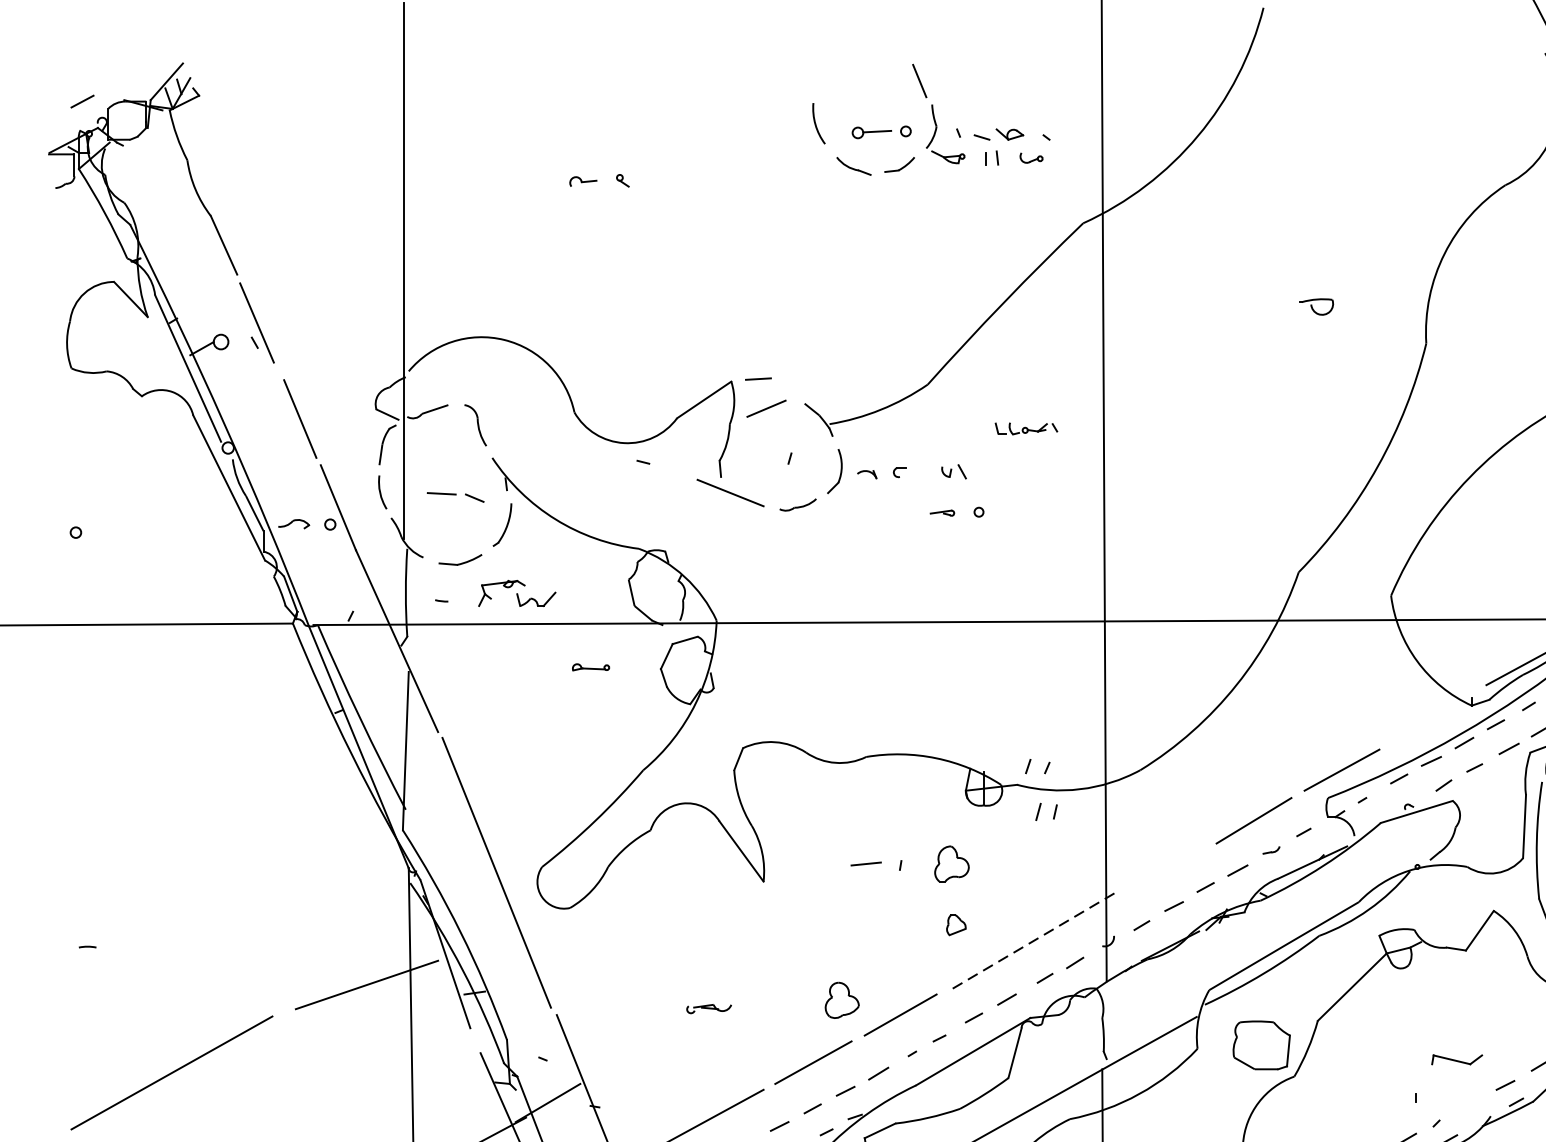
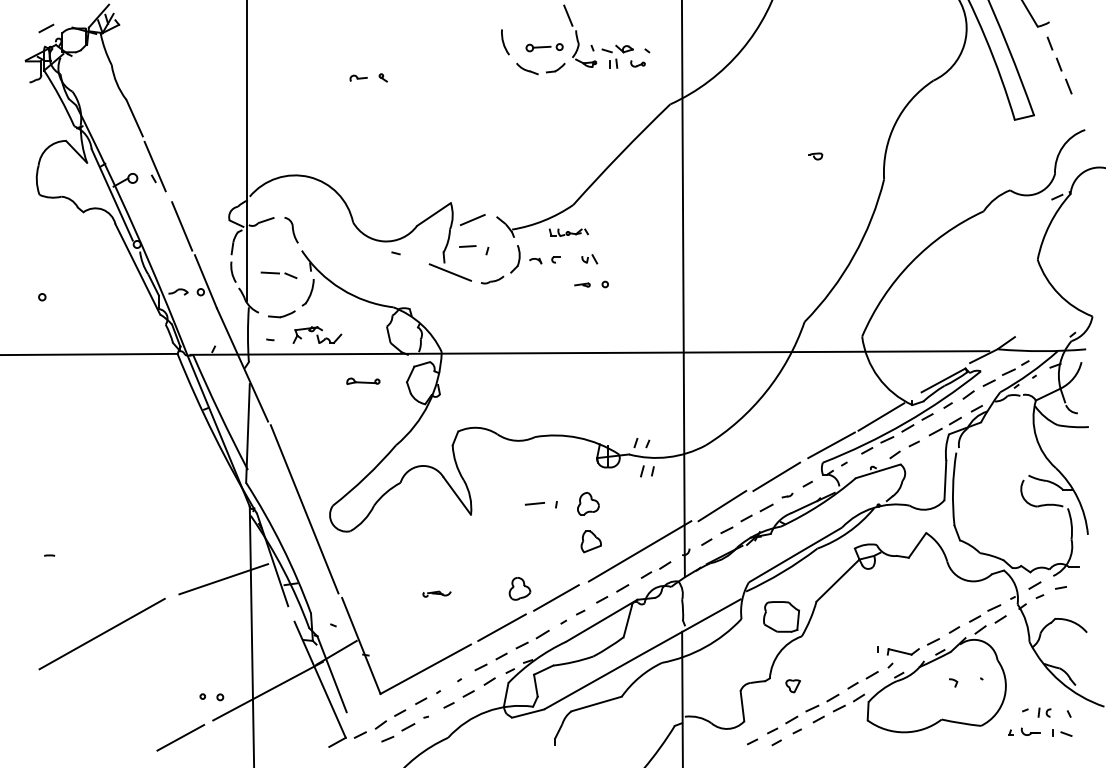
part: (1316, 306) -> (815, 156), size x0.62
line: (757, 379) -> (467, 246), moved
part: (1025, 428) -> (568, 232), moved
part: (591, 666) -> (363, 380), size x1.43
line: (1422, 723) -> (881, 416), added
line: (1167, 868) -> (722, 506), added
part: (955, 924) -> (590, 541), size x1.67
line: (1035, 940) -> (640, 551), dashed -> solid
part: (1455, 1059) -> (902, 651), moved

